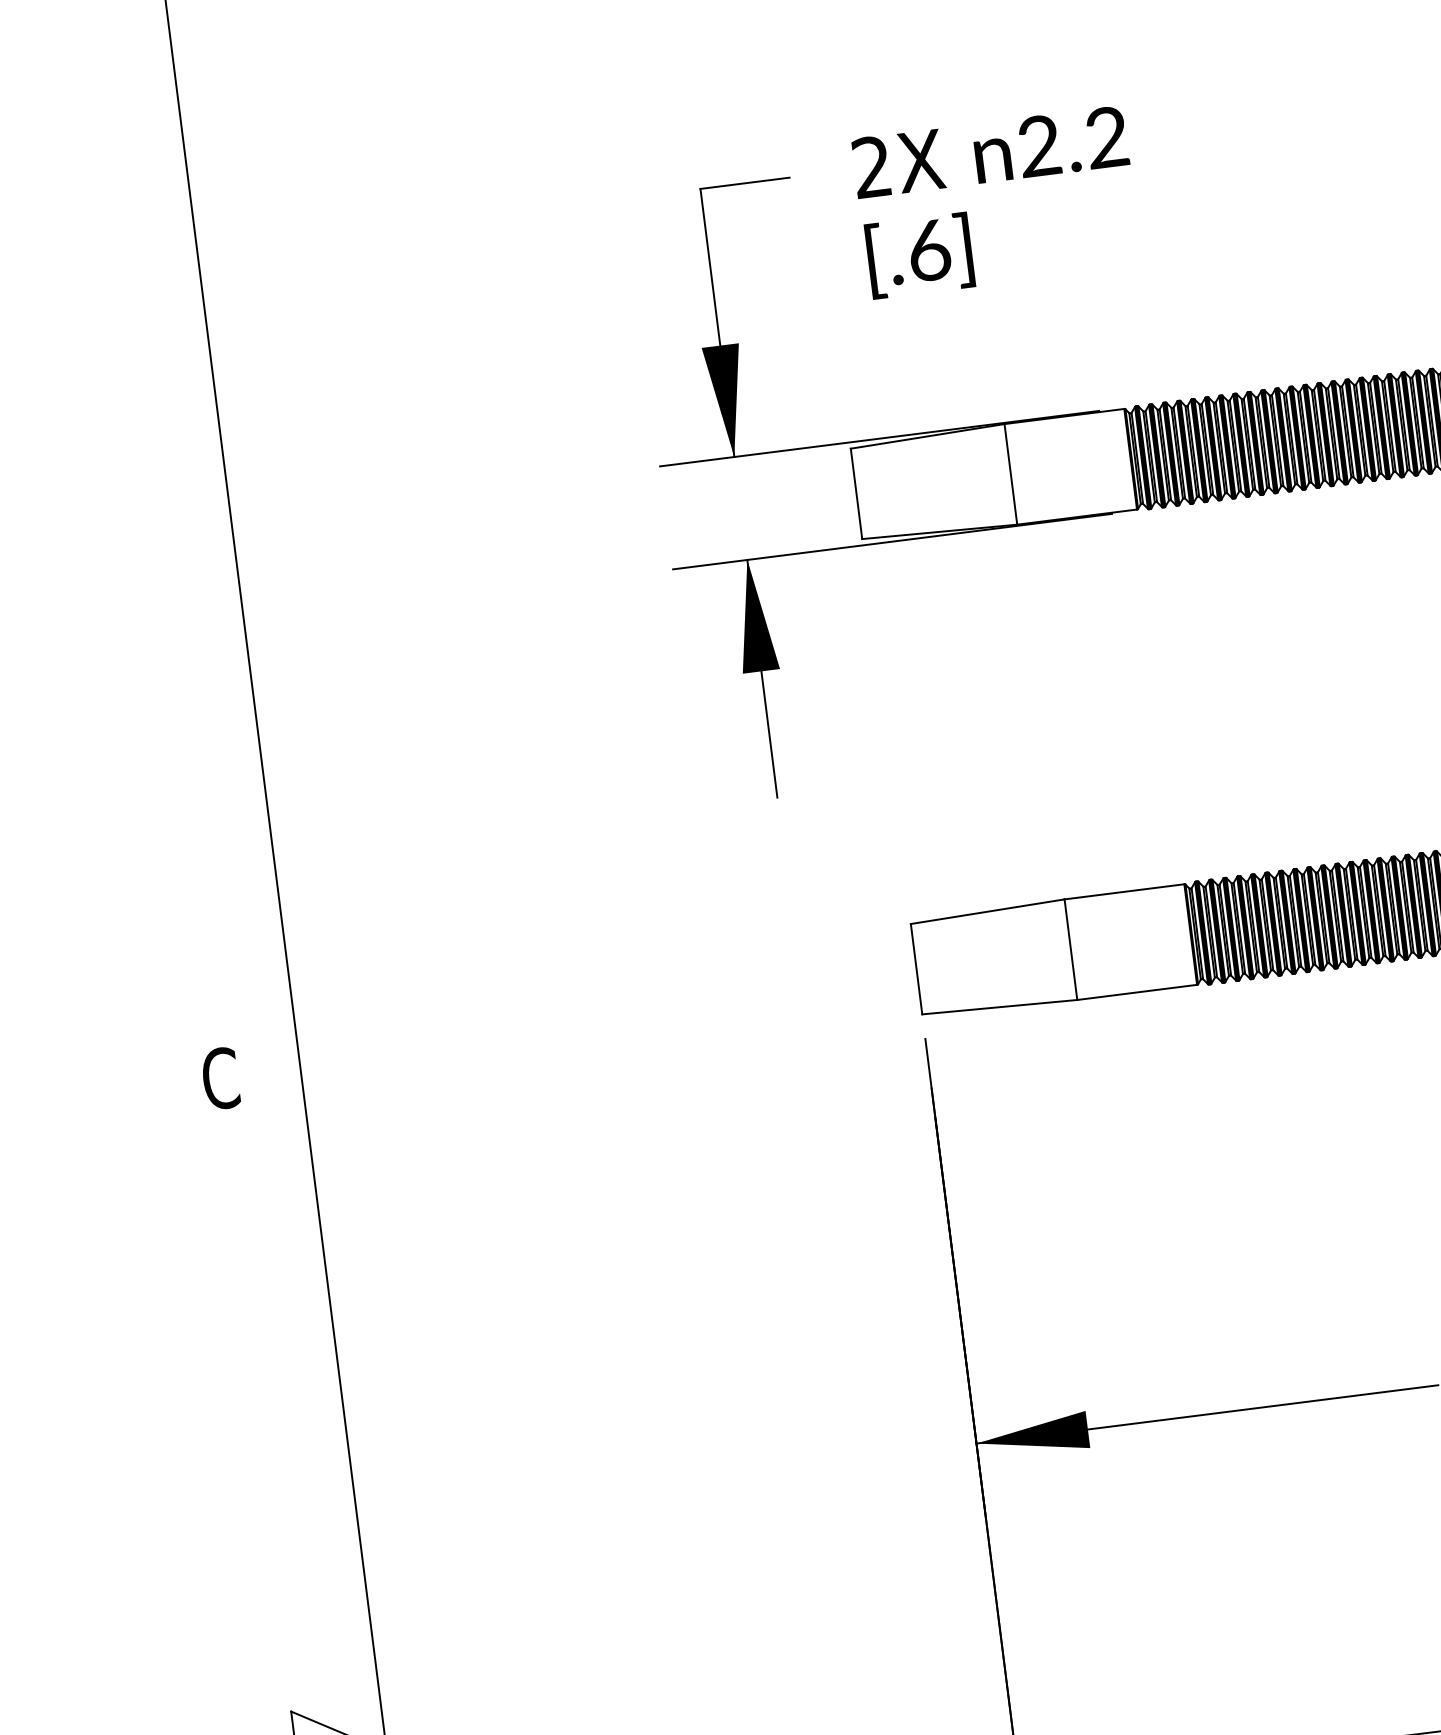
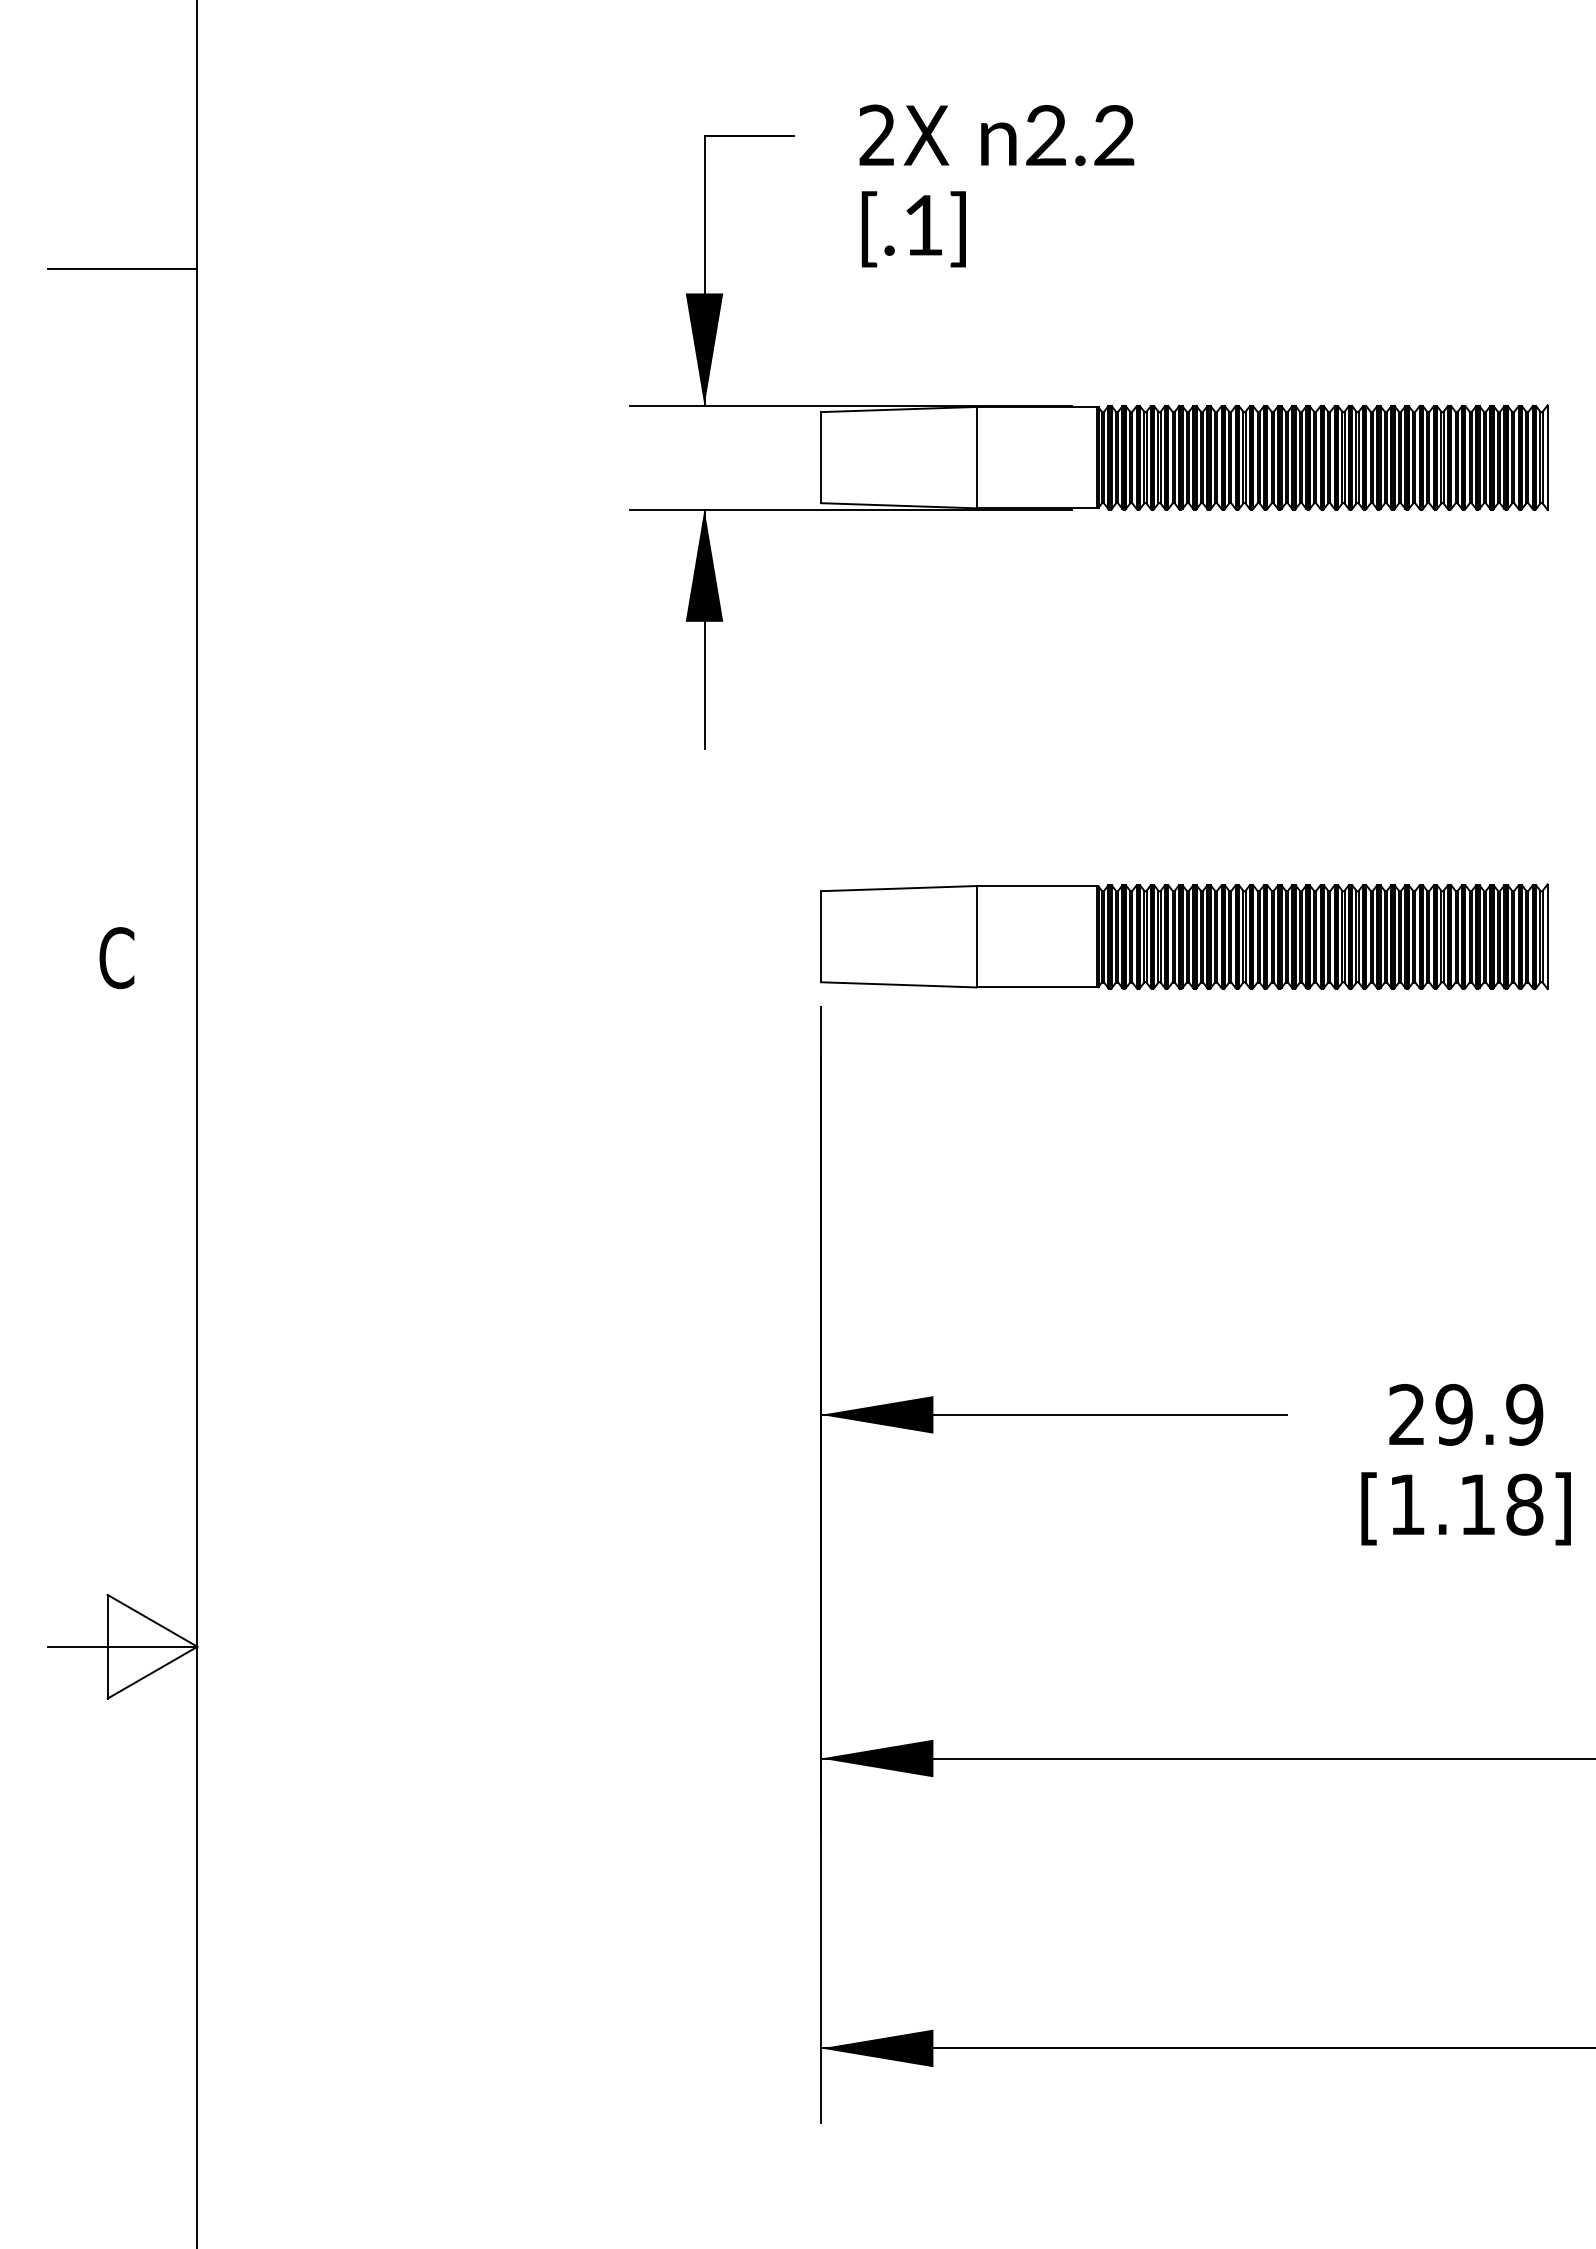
text: (930, 250) -> (924, 225), [.6] -> [.1]
line: (139, 394) -> (122, 269), added

